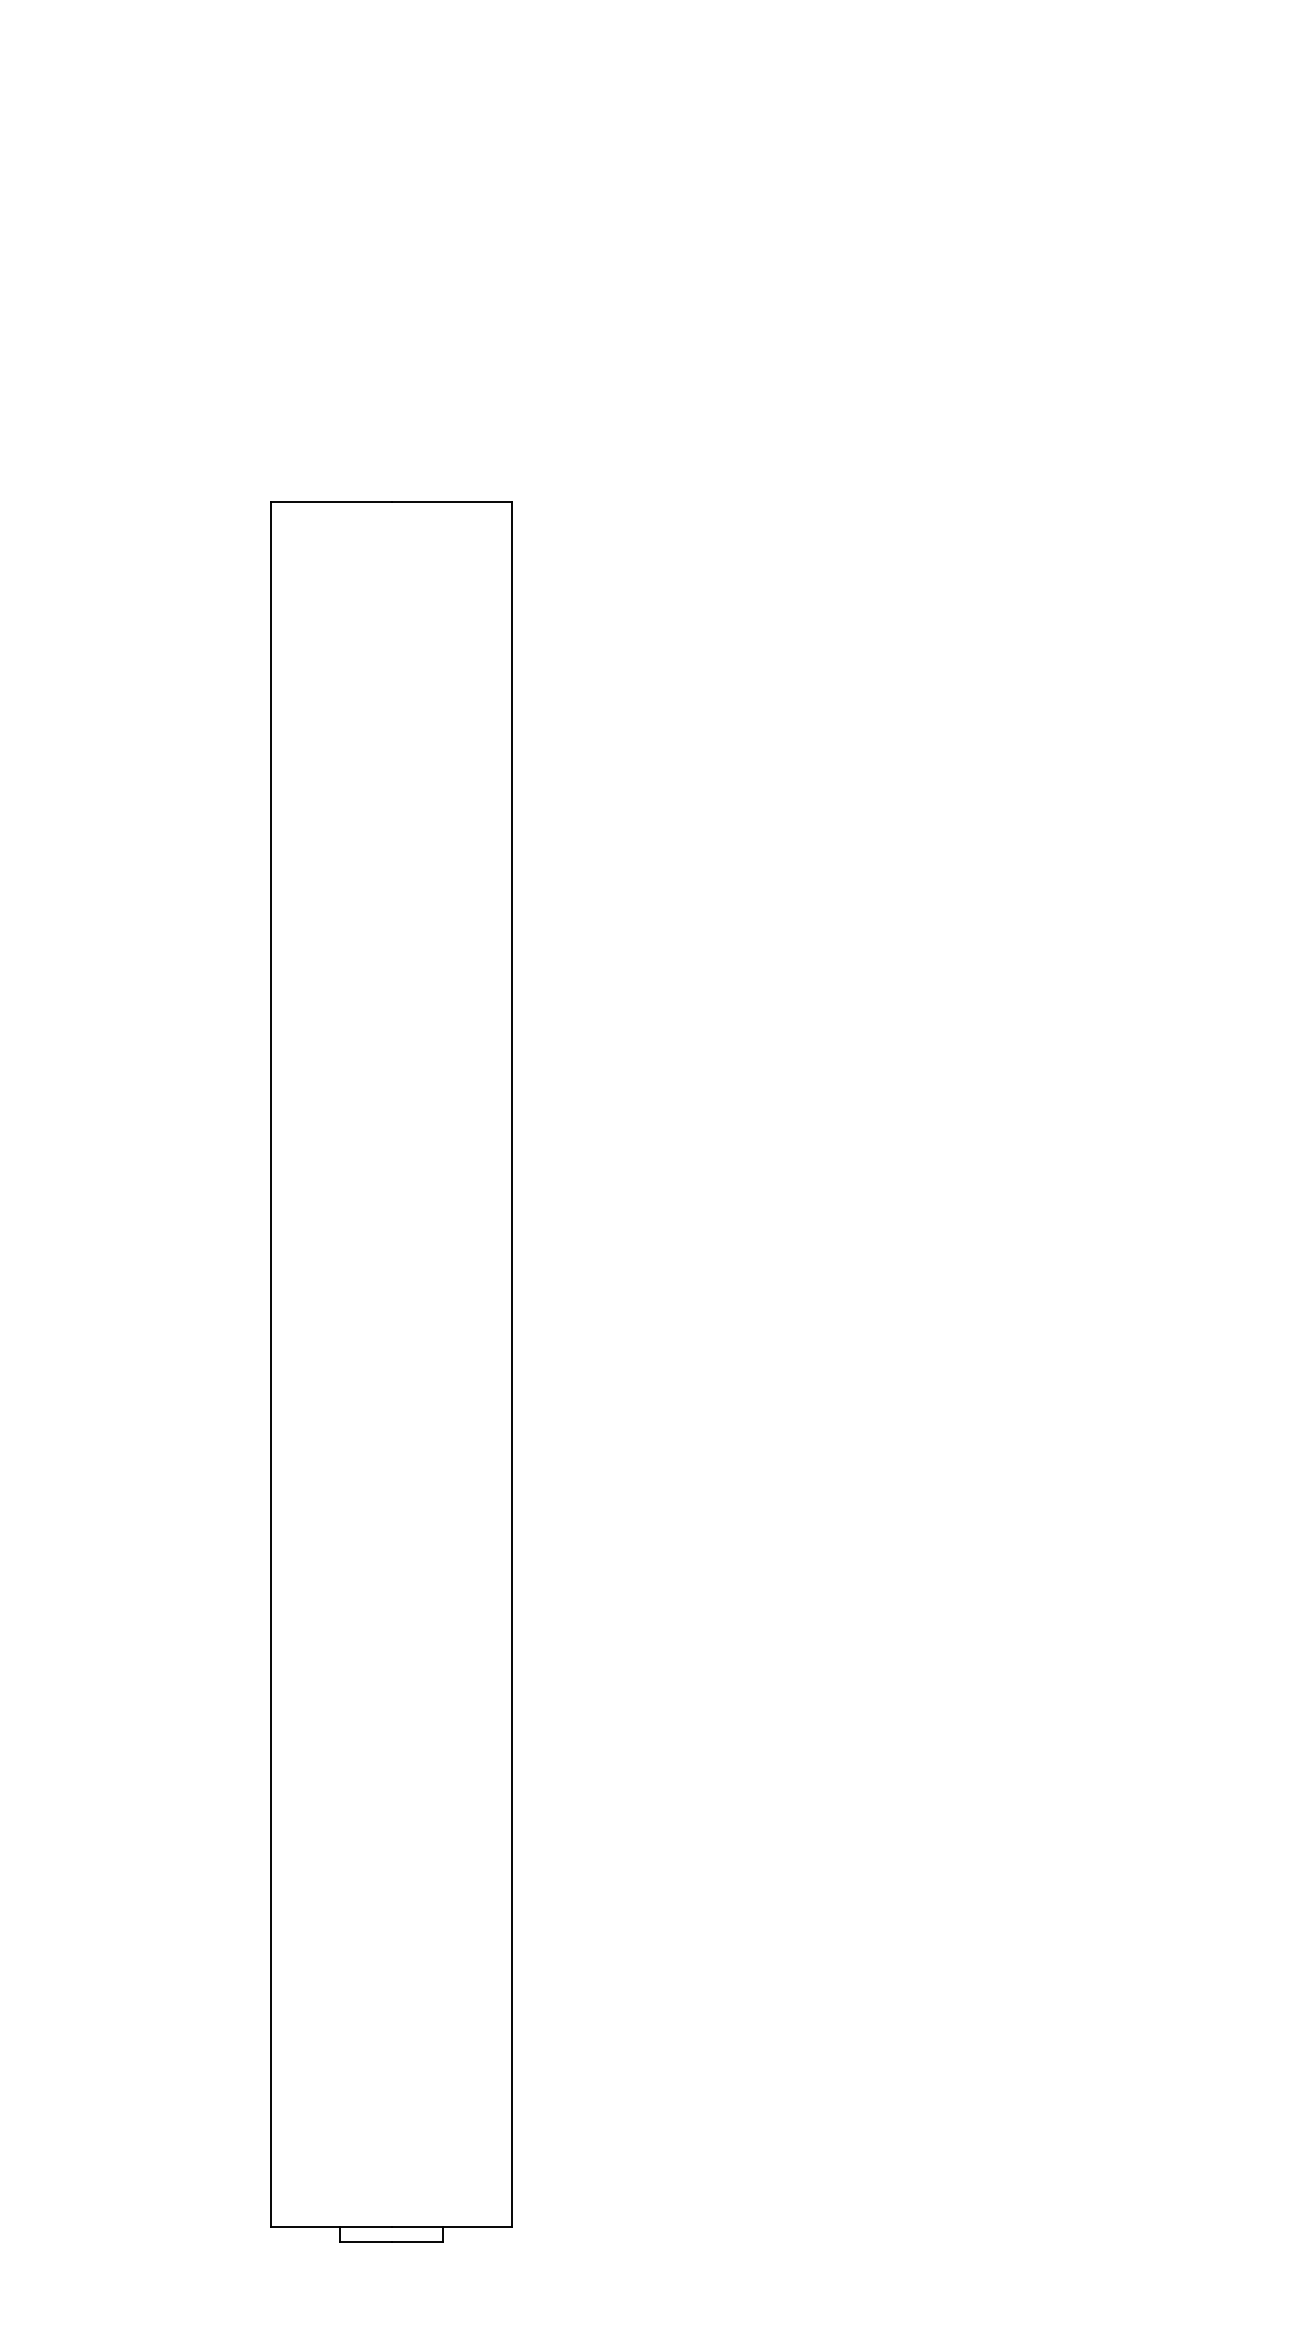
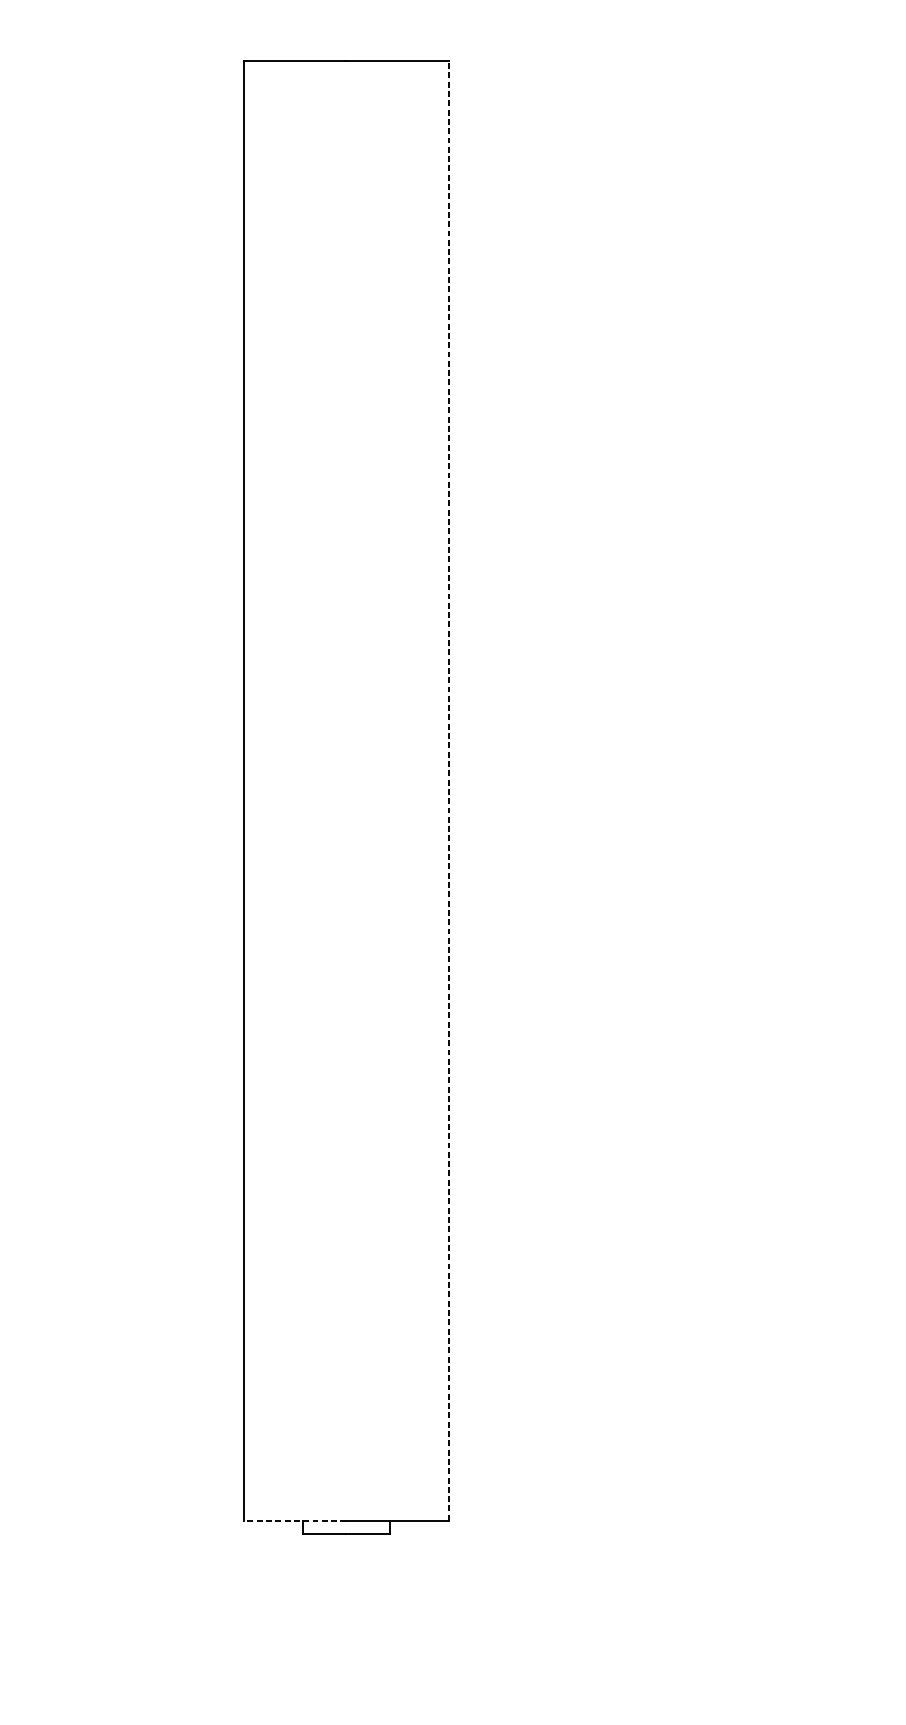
line: (512, 1364) -> (448, 791), solid -> dashed
line: (330, 2226) -> (294, 1520), solid -> dashed

